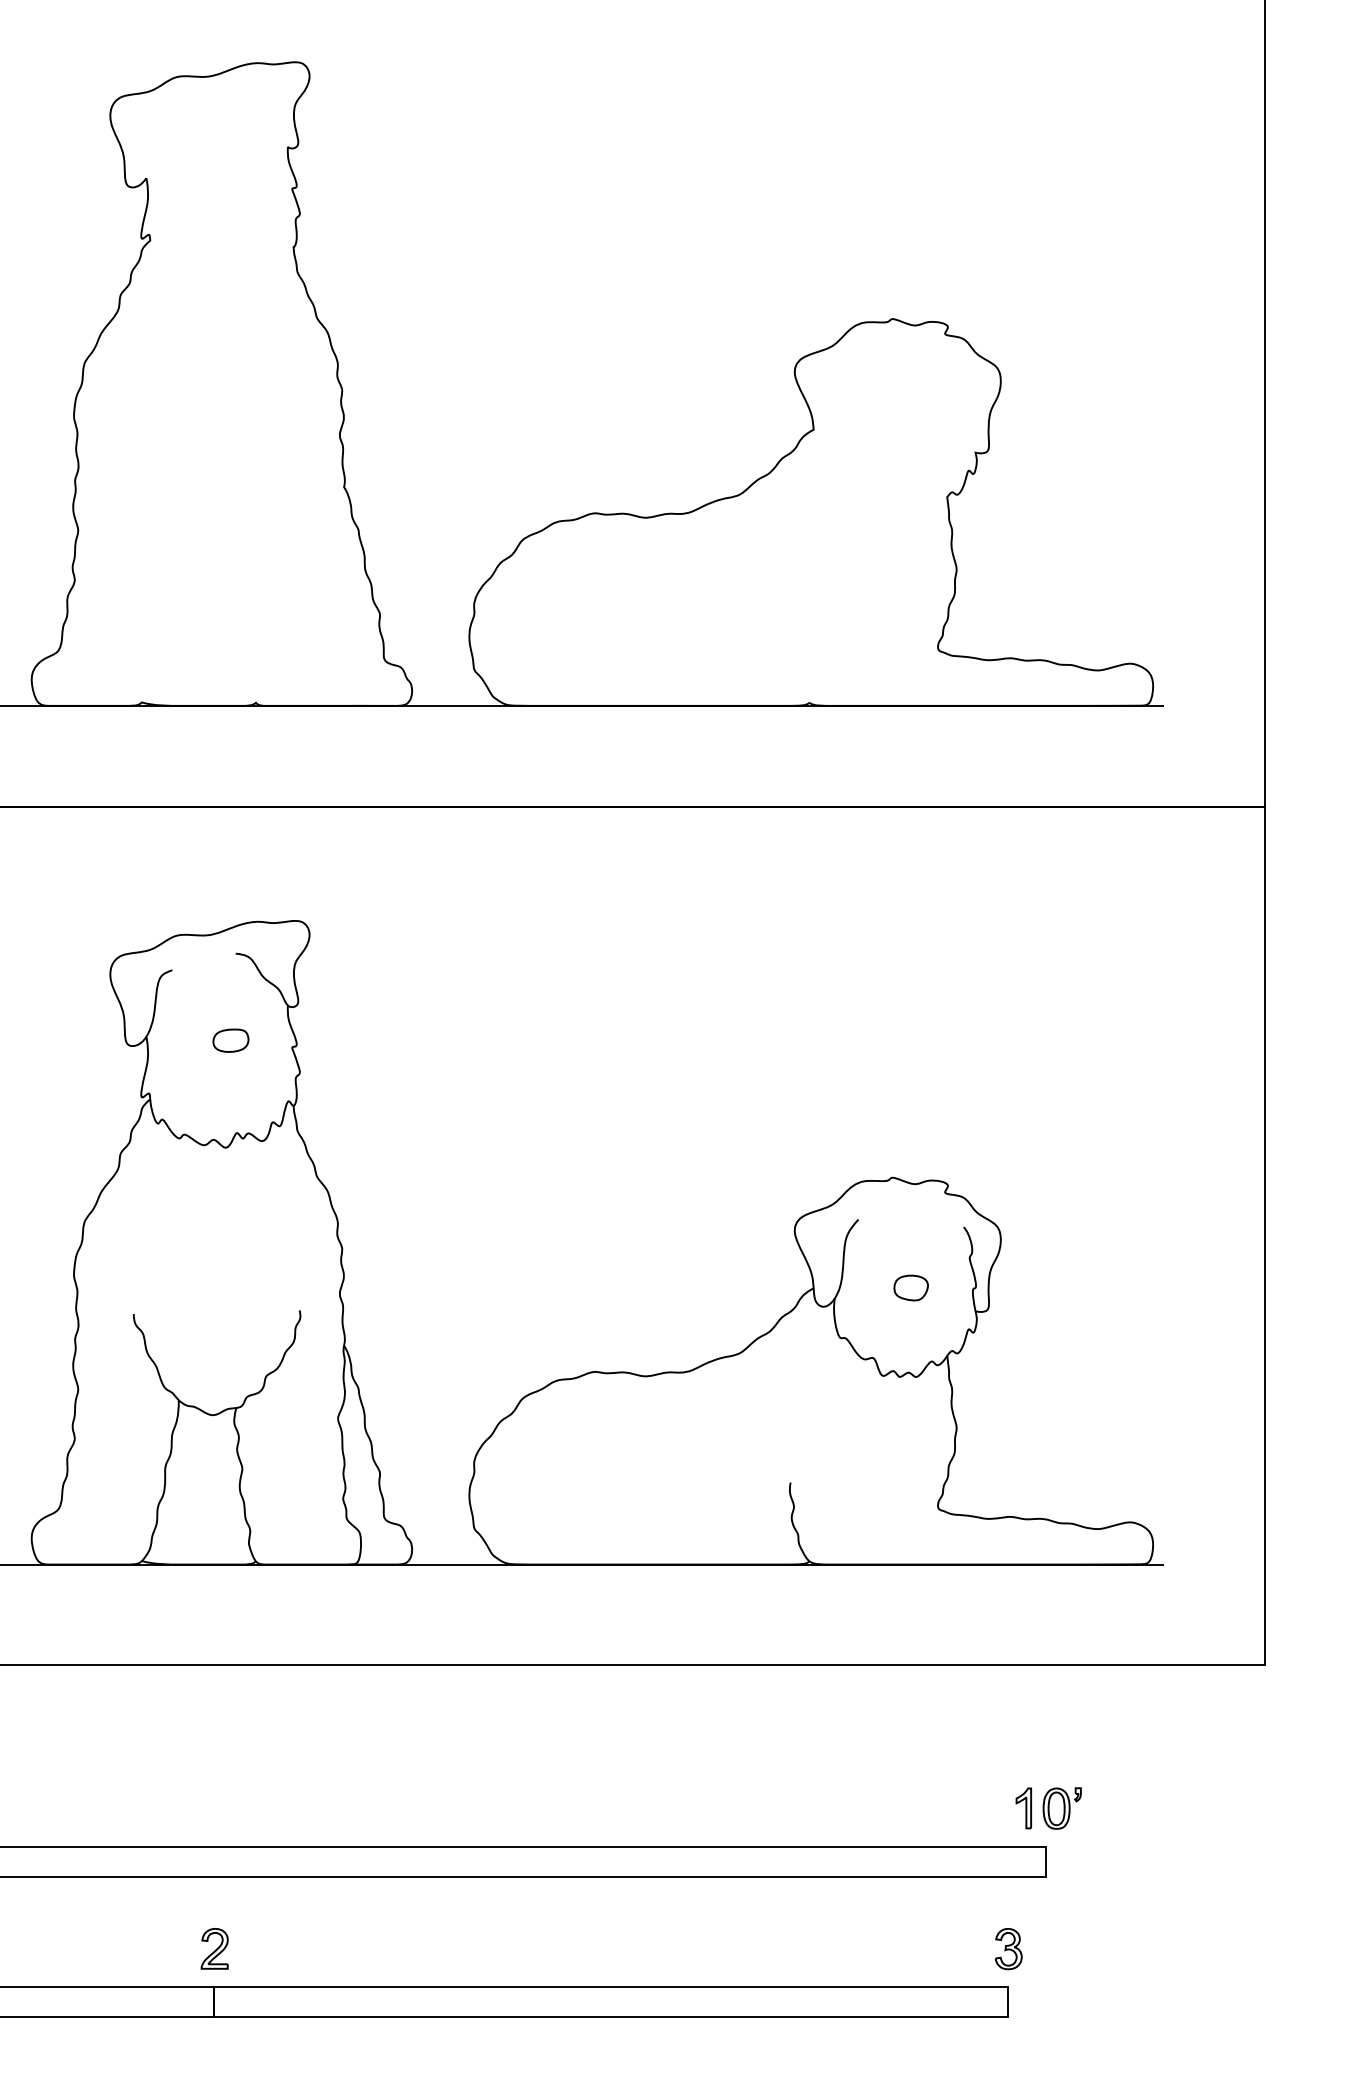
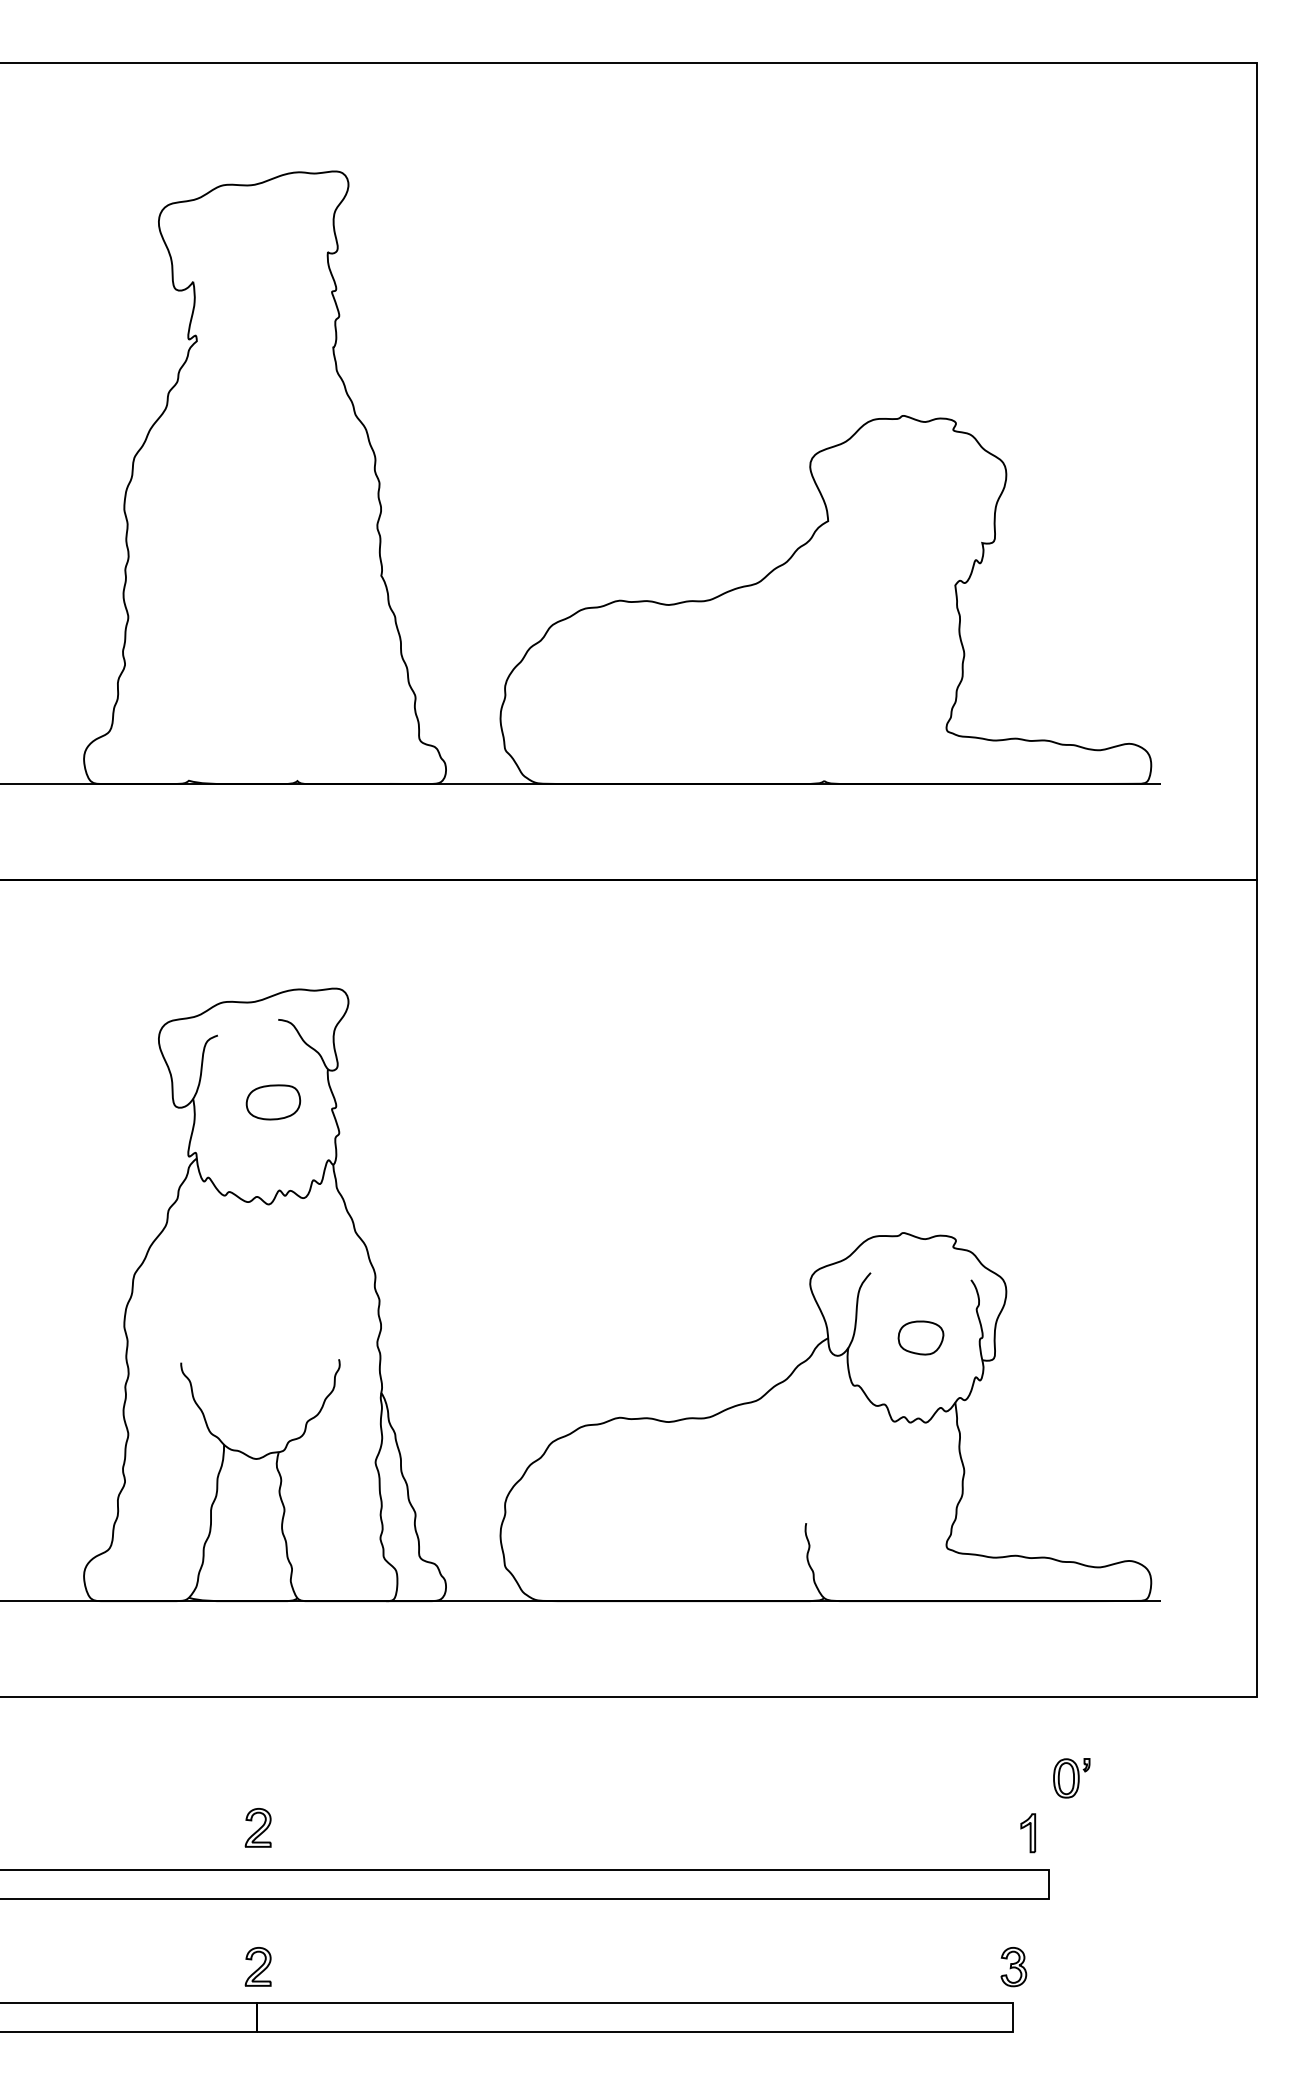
part: (230, 1040) -> (273, 1102), size x1.6
part: (910, 1287) -> (920, 1337), size x1.4
part: (213, 1802) -> (257, 1827), added
part: (1061, 1808) -> (1071, 1778), moved

